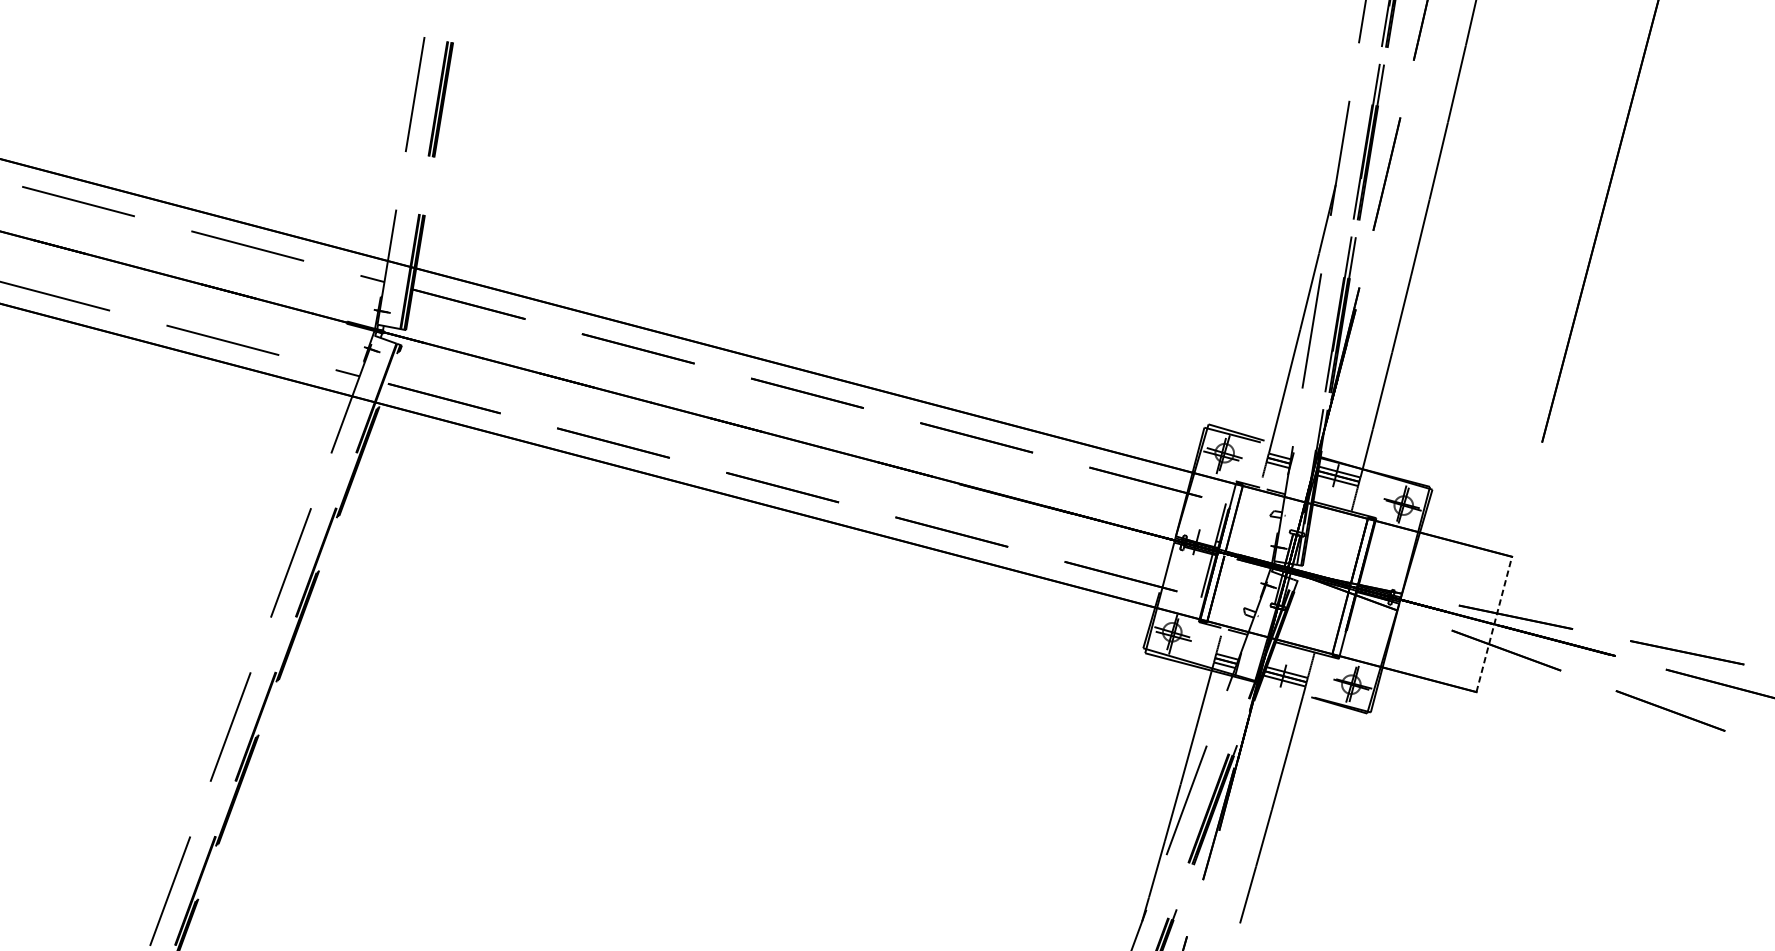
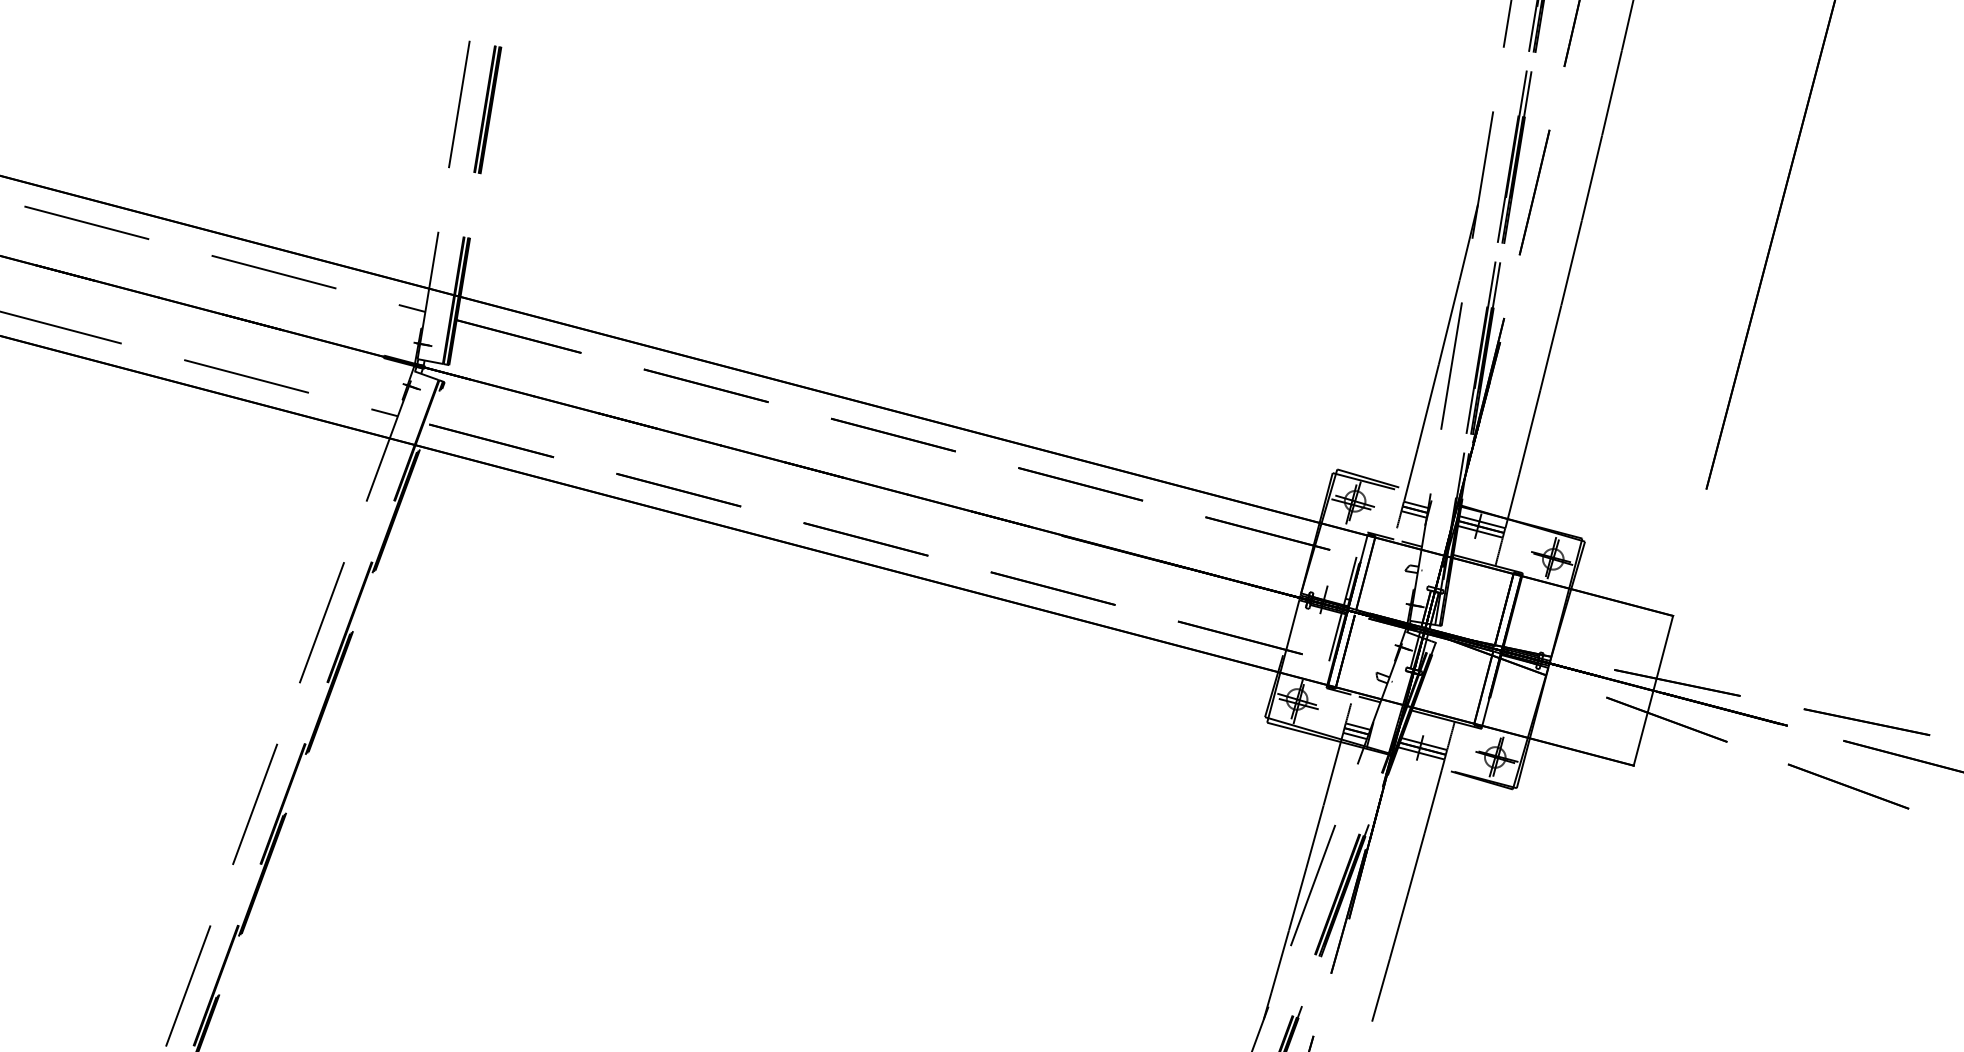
line: (1494, 624) -> (1653, 690), dashed -> solid

